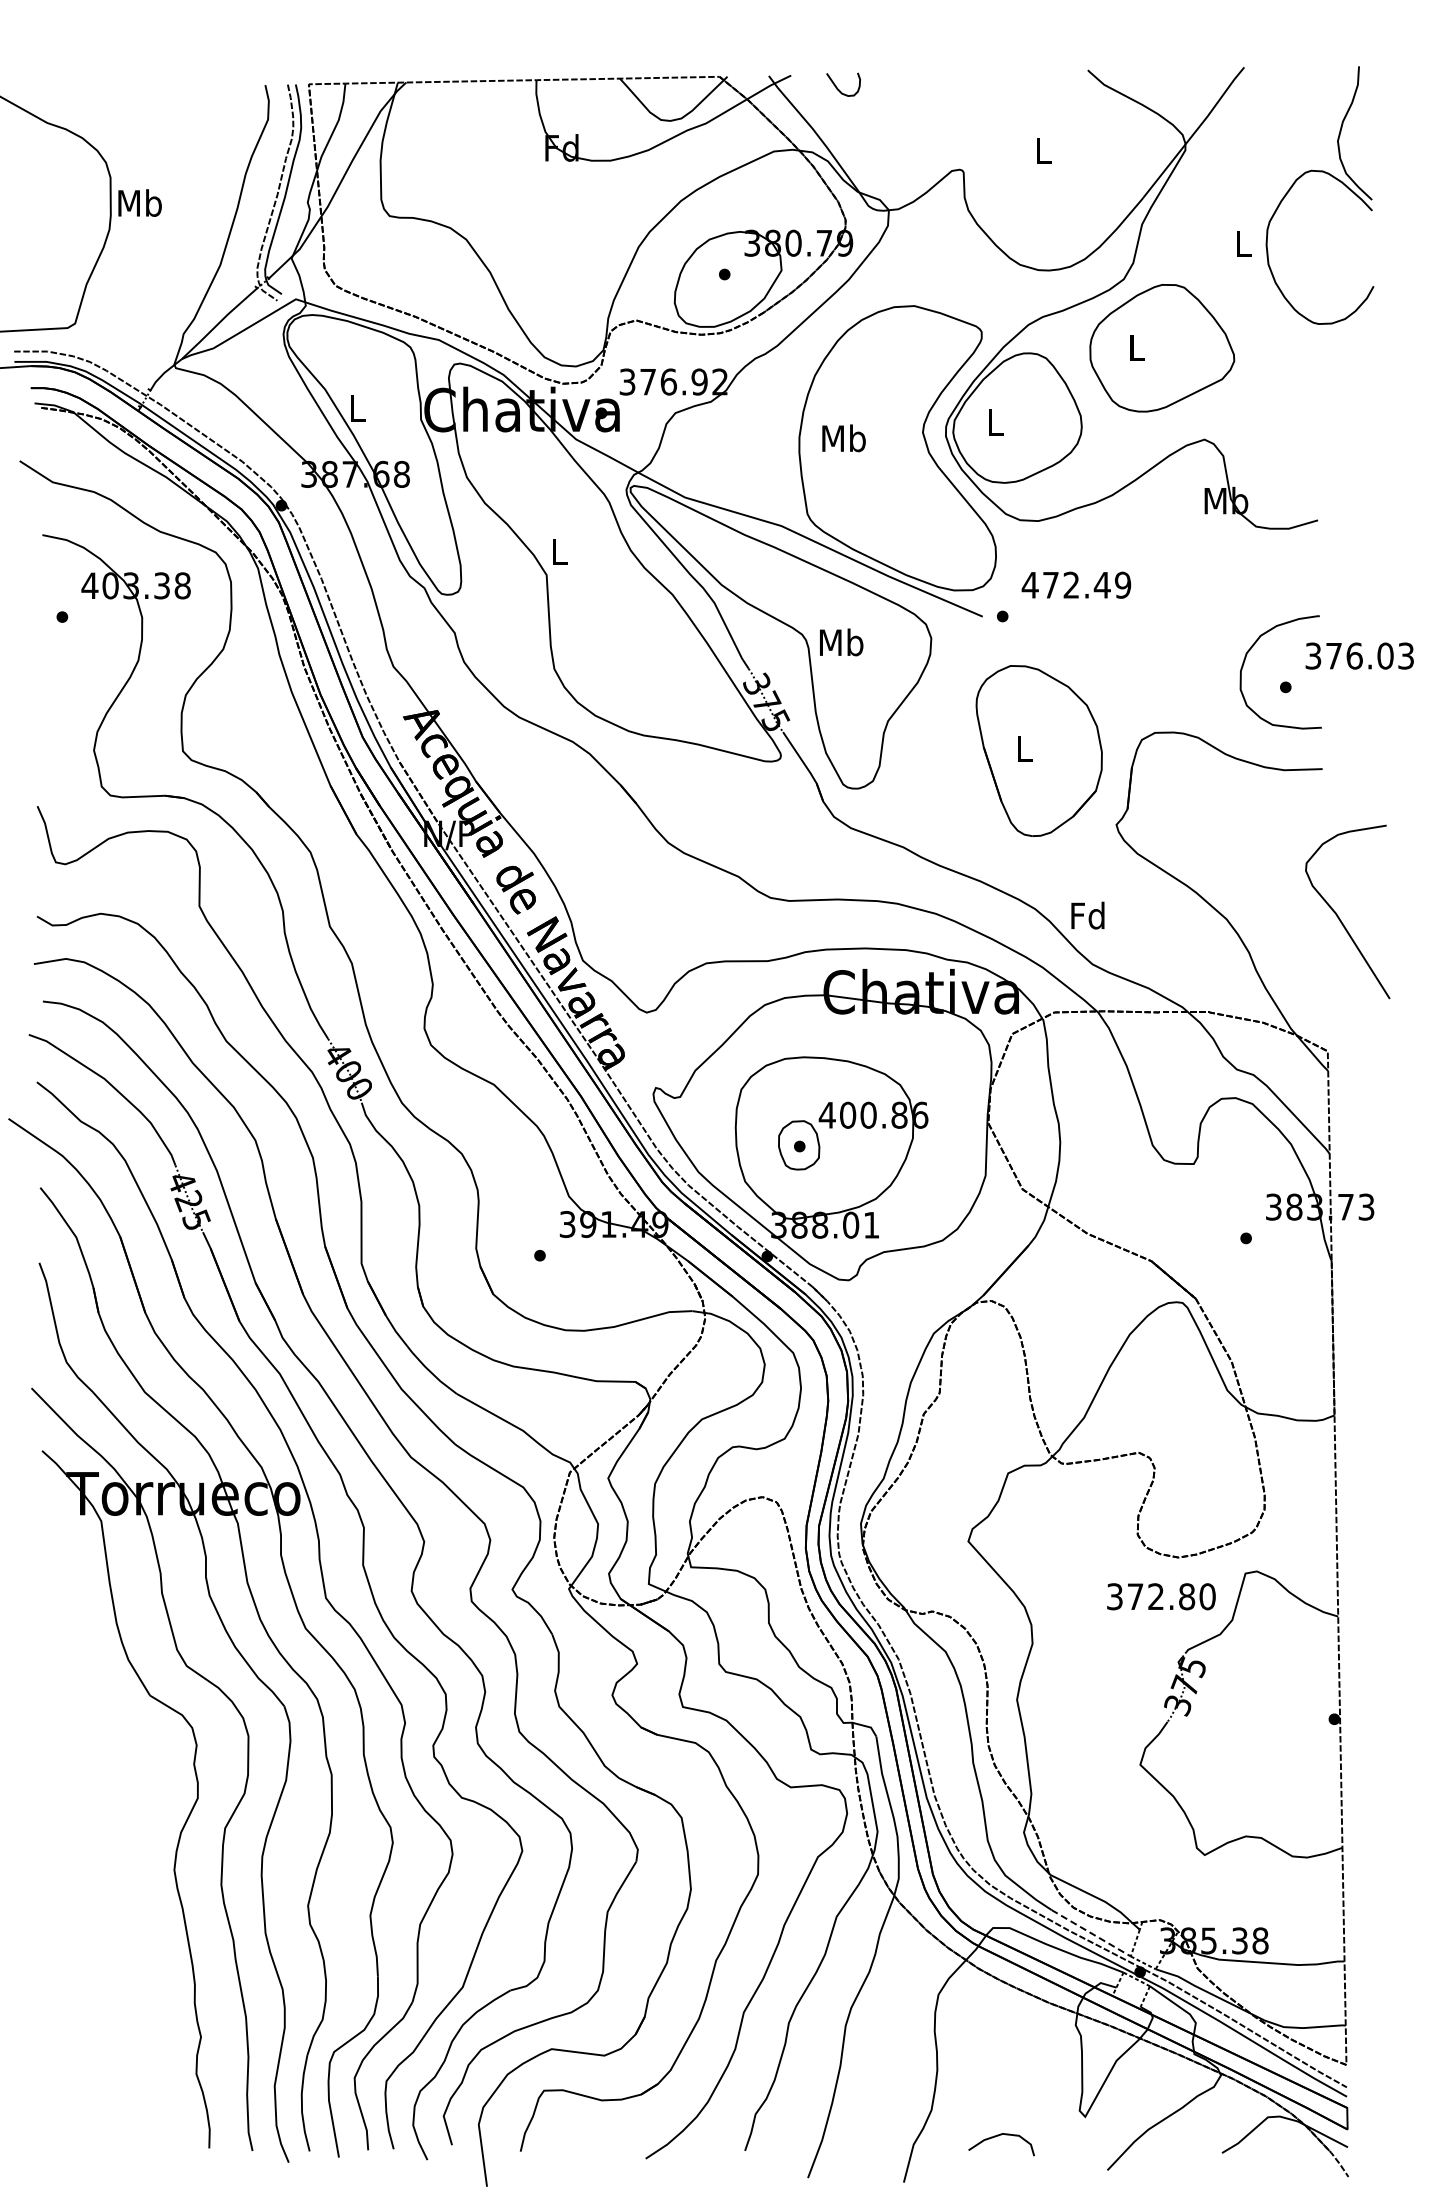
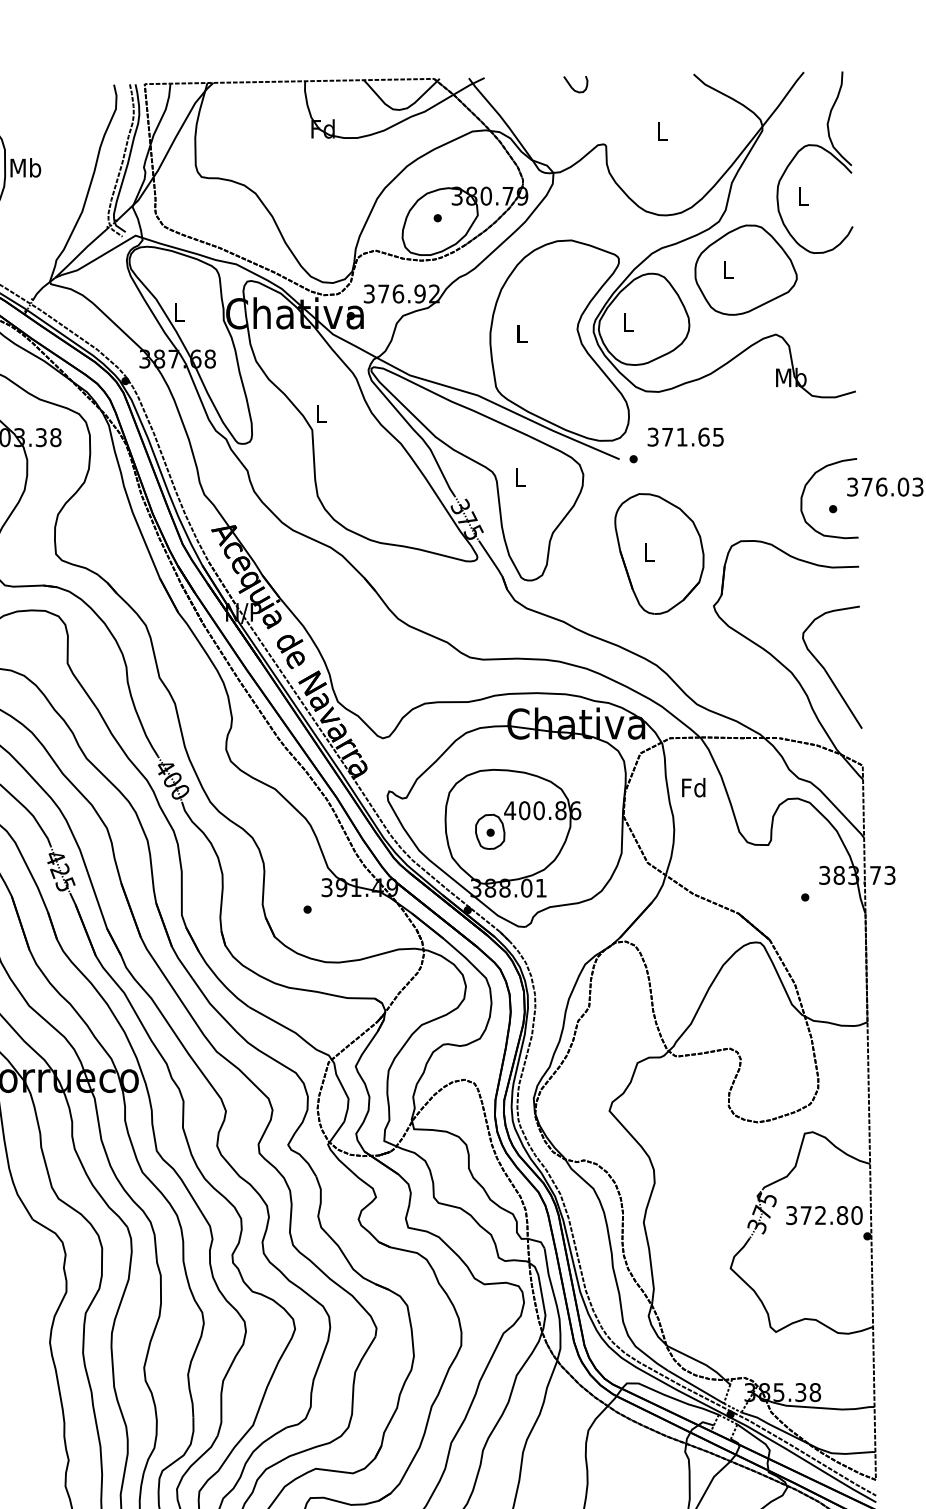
curve: (838, 88) -> (572, 87), moved
part: (1332, 177) -> (823, 149), moved
text: (843, 438) -> (521, 333), Mb -> L
text: (1076, 584) -> (685, 436), 472.49 -> 371.65
text: (841, 642) -> (520, 477), Mb -> L
text: (1087, 915) -> (693, 787), moved
curve: (1338, 915) -> (825, 669), moved
text: (1161, 1596) -> (824, 1215), moved
line: (1091, 1933) -> (696, 1387), dashed -> solid

